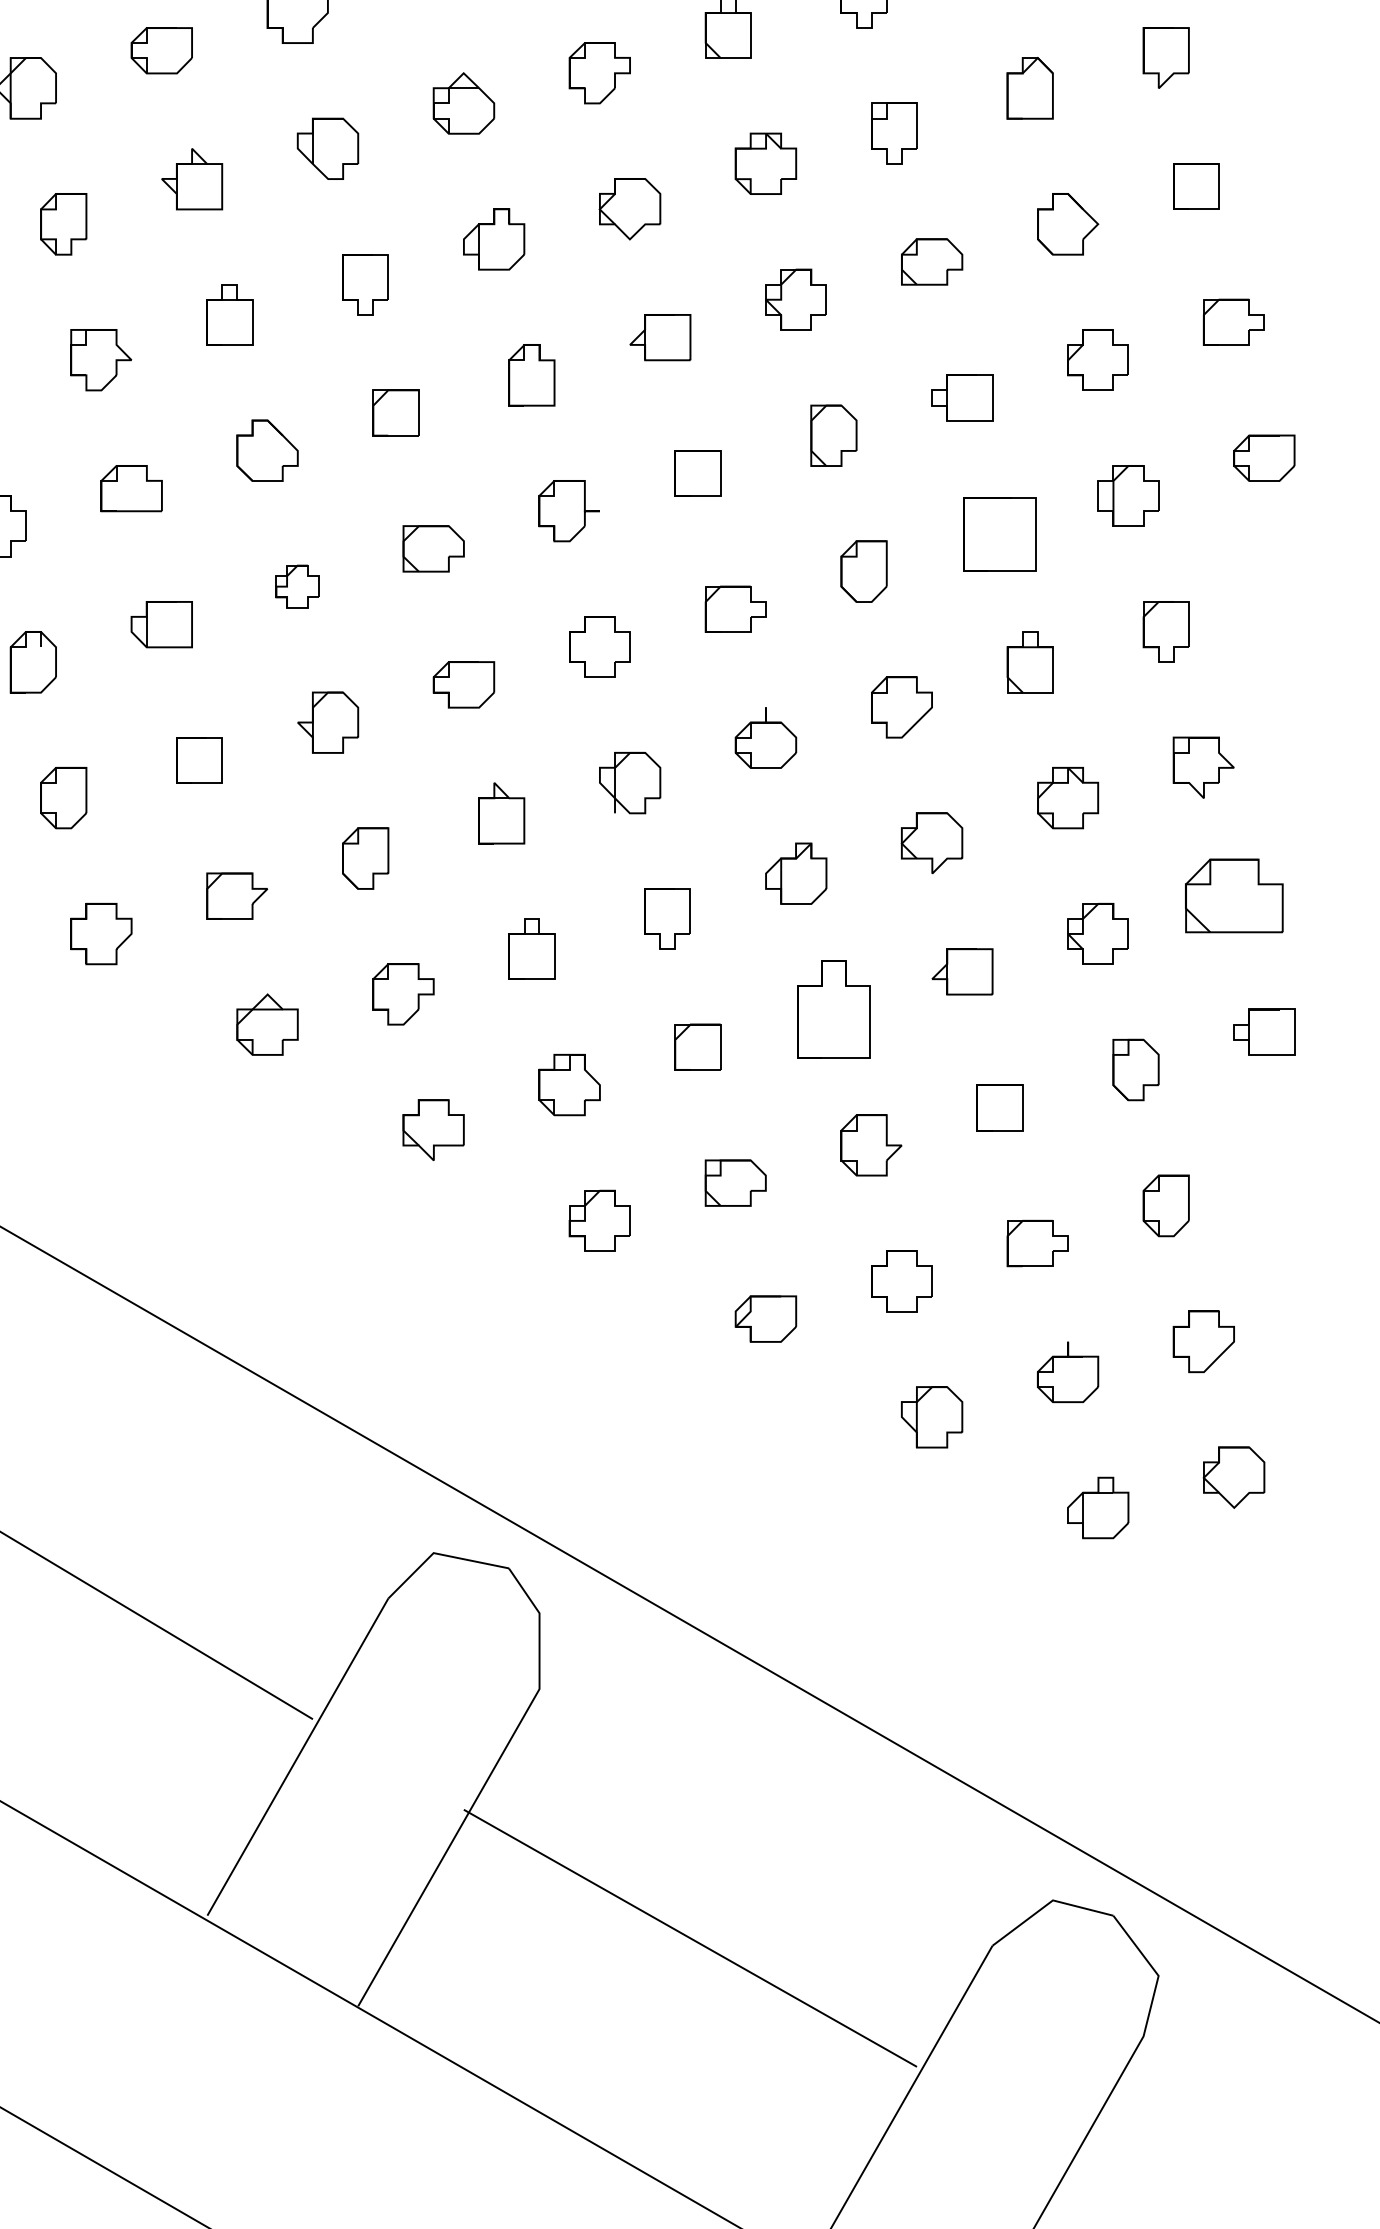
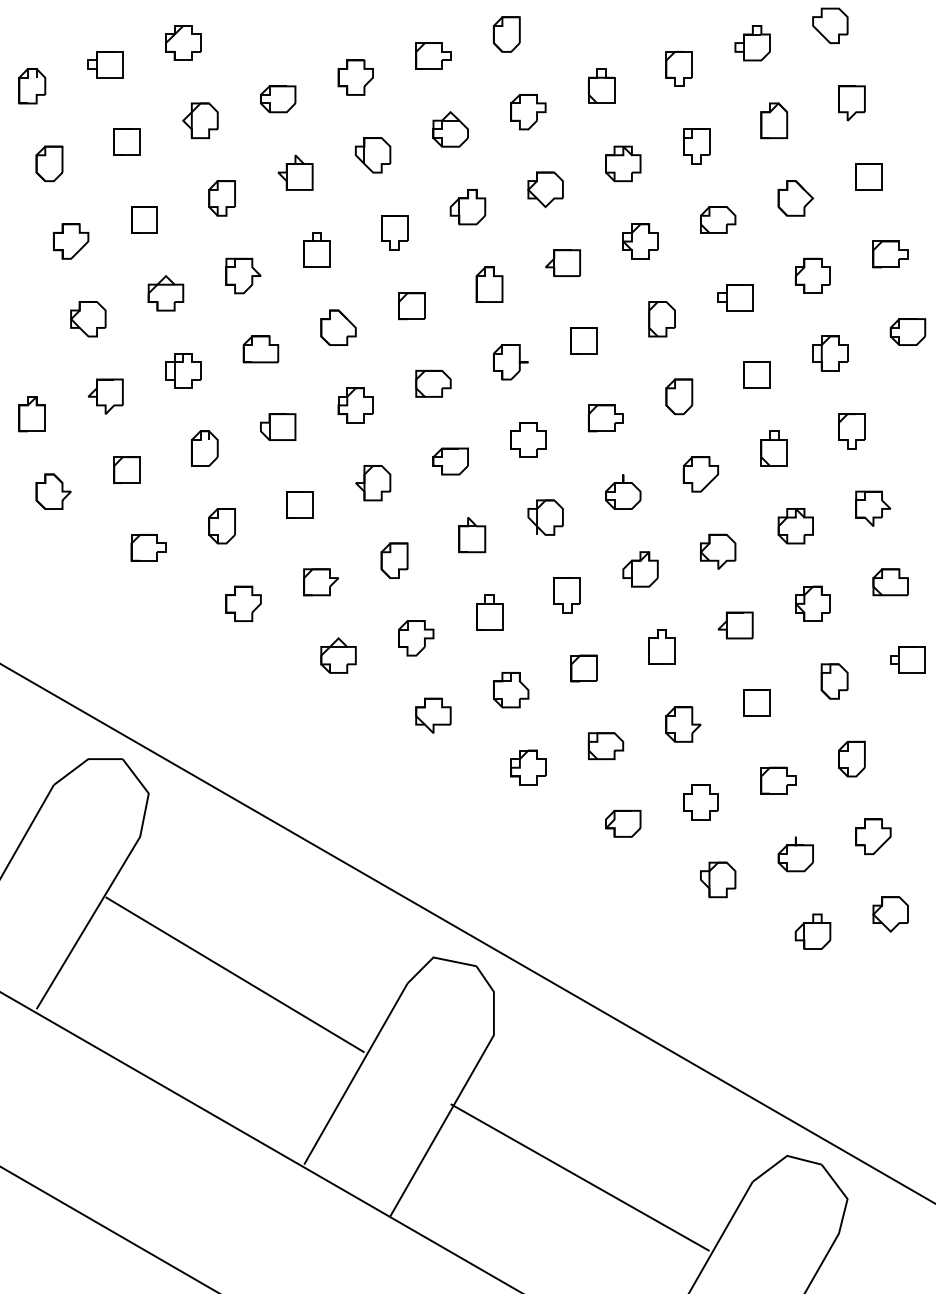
part: (999, 532) -> (756, 374), size x0.62
part: (297, 586) -> (355, 405), size x1.43
part: (1233, 896) -> (890, 582), size x0.62
part: (832, 1008) -> (661, 646), size x0.62

